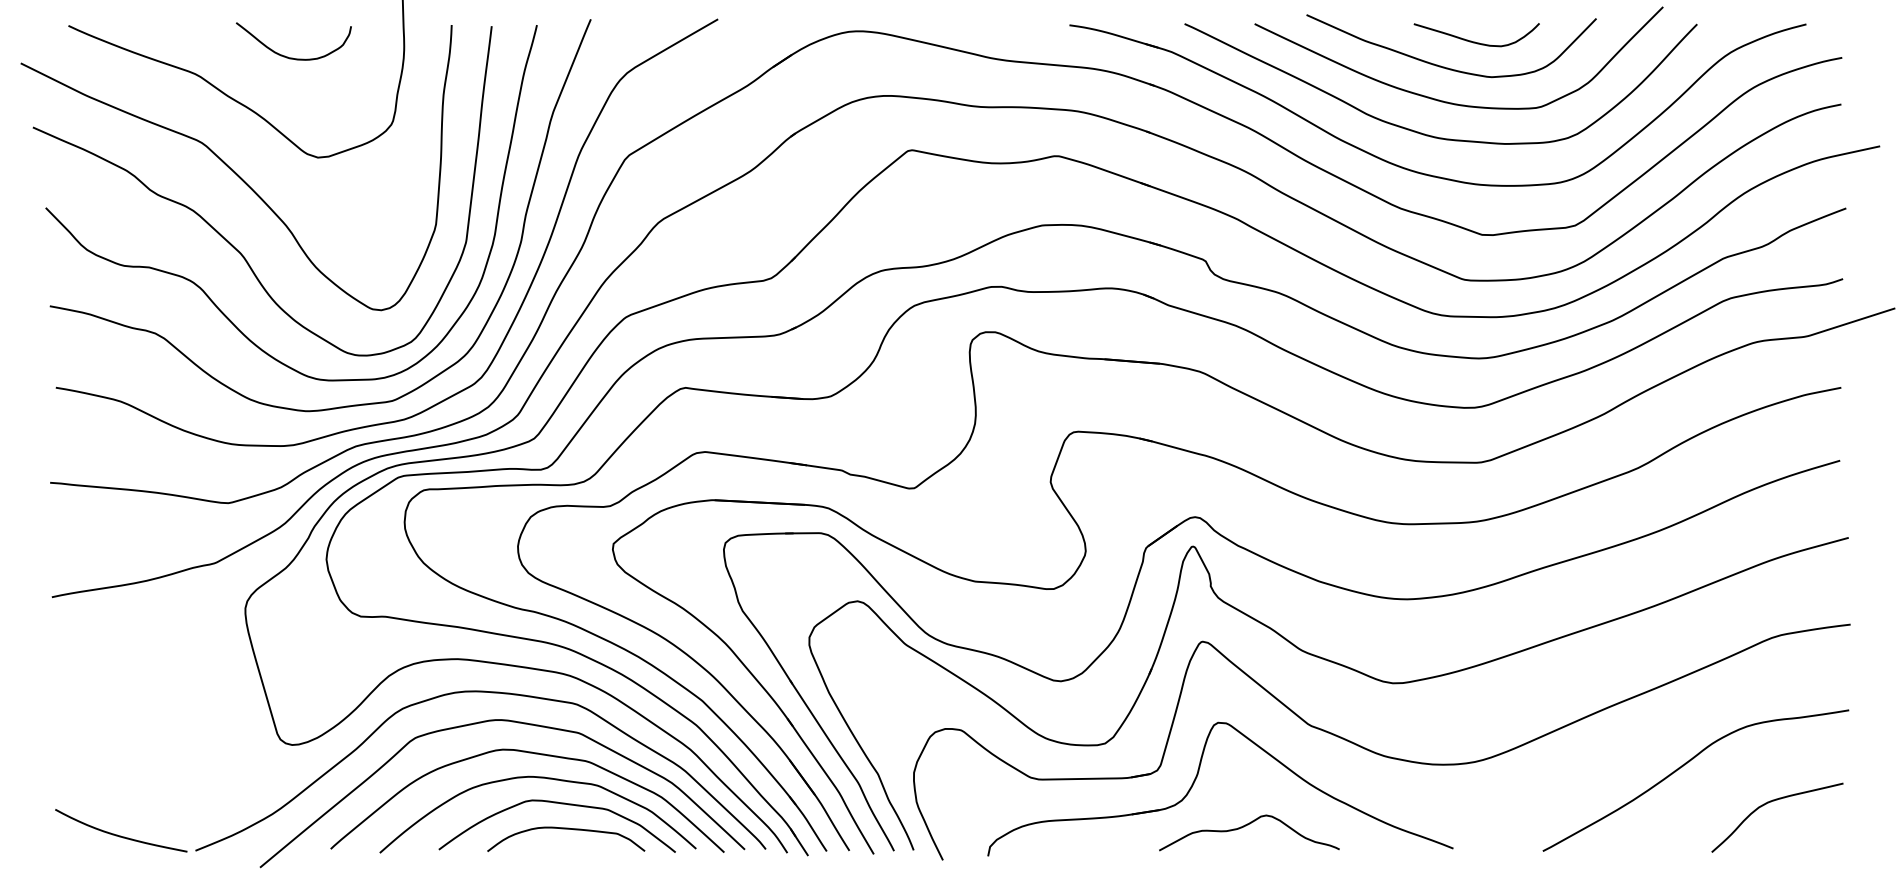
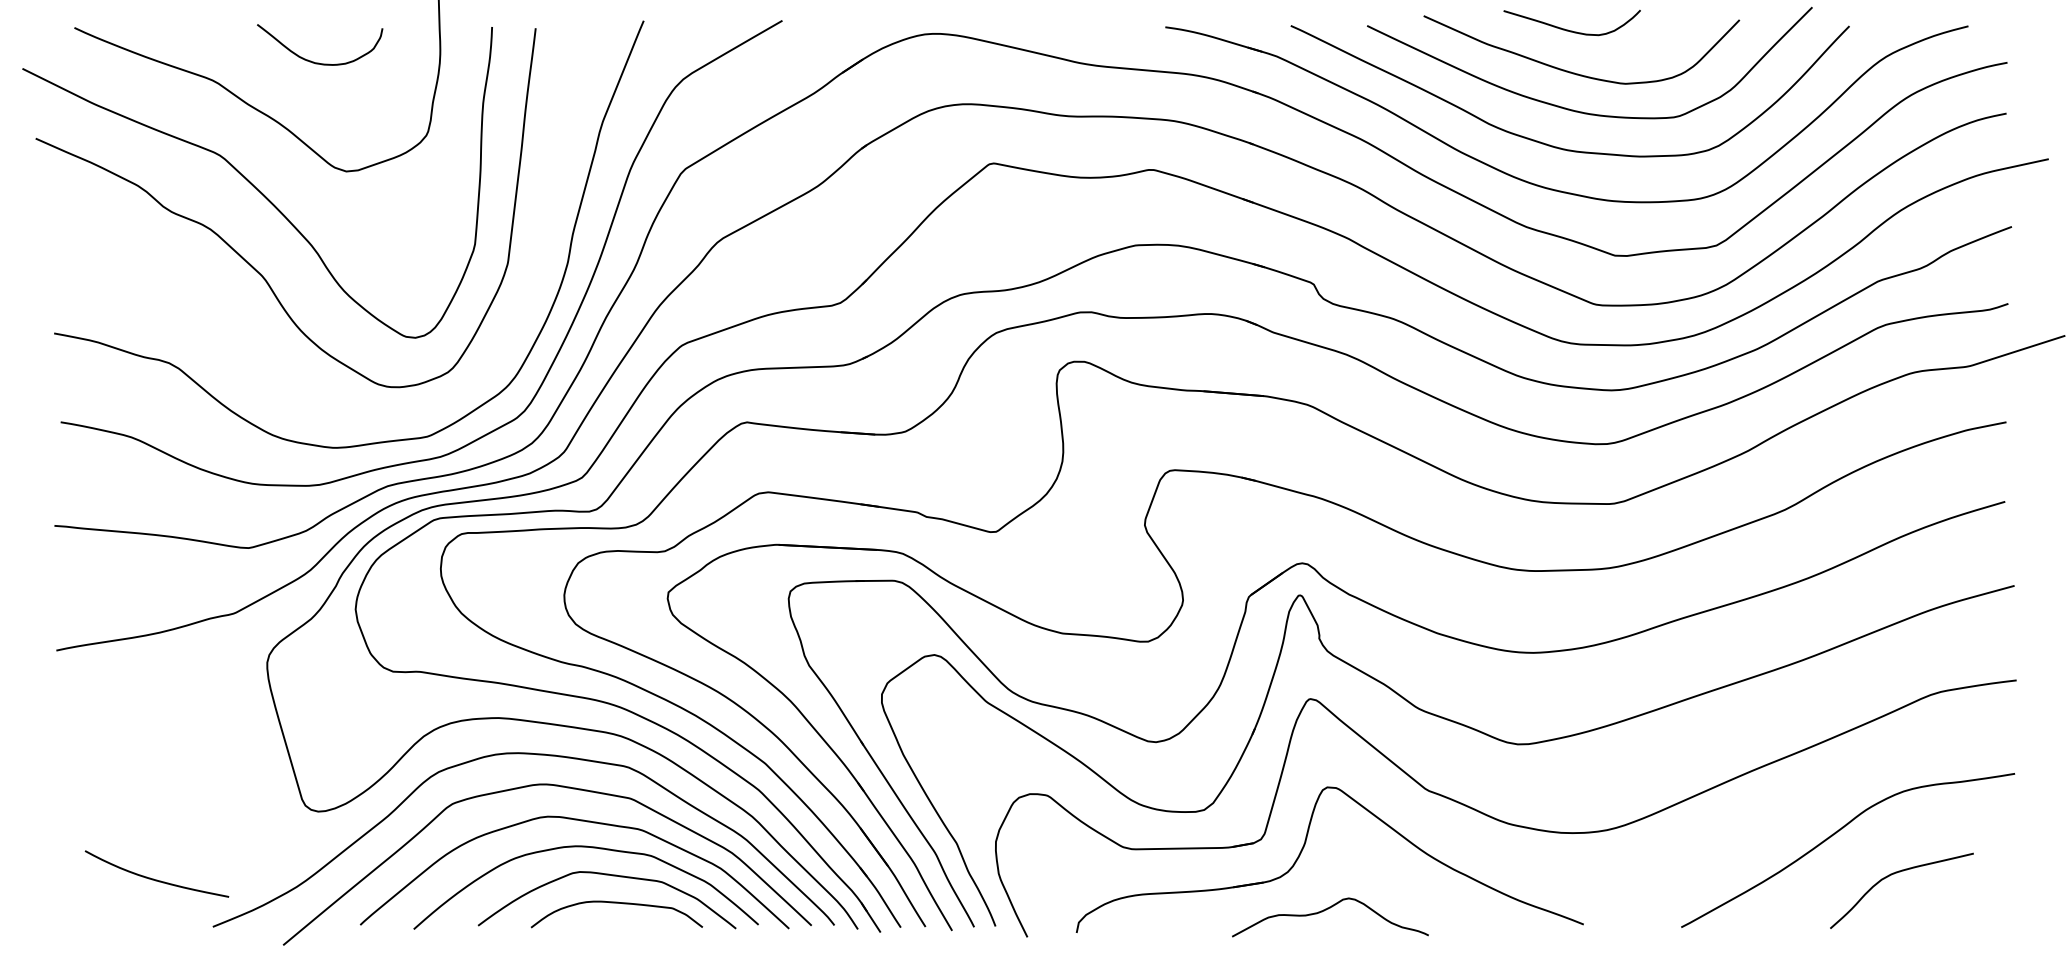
curve: (1473, 41) -> (1568, 29), moved
curve: (204, 290) -> (222, 316), removed
curve: (1773, 801) -> (1897, 873), moved
curve: (1245, 826) -> (1326, 910), moved
curve: (118, 834) -> (153, 878), moved

